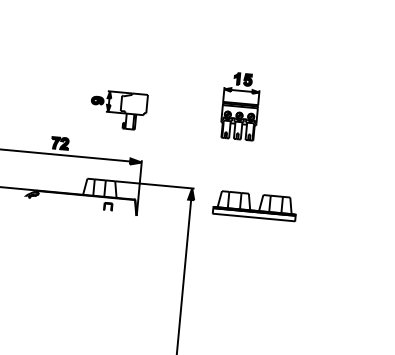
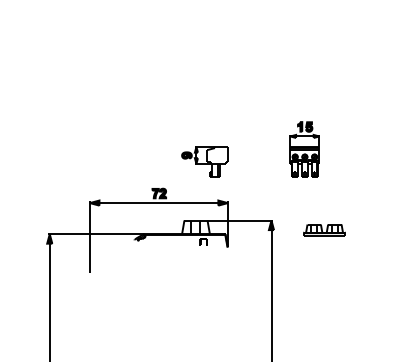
part: (254, 206) -> (324, 230), size x0.6

